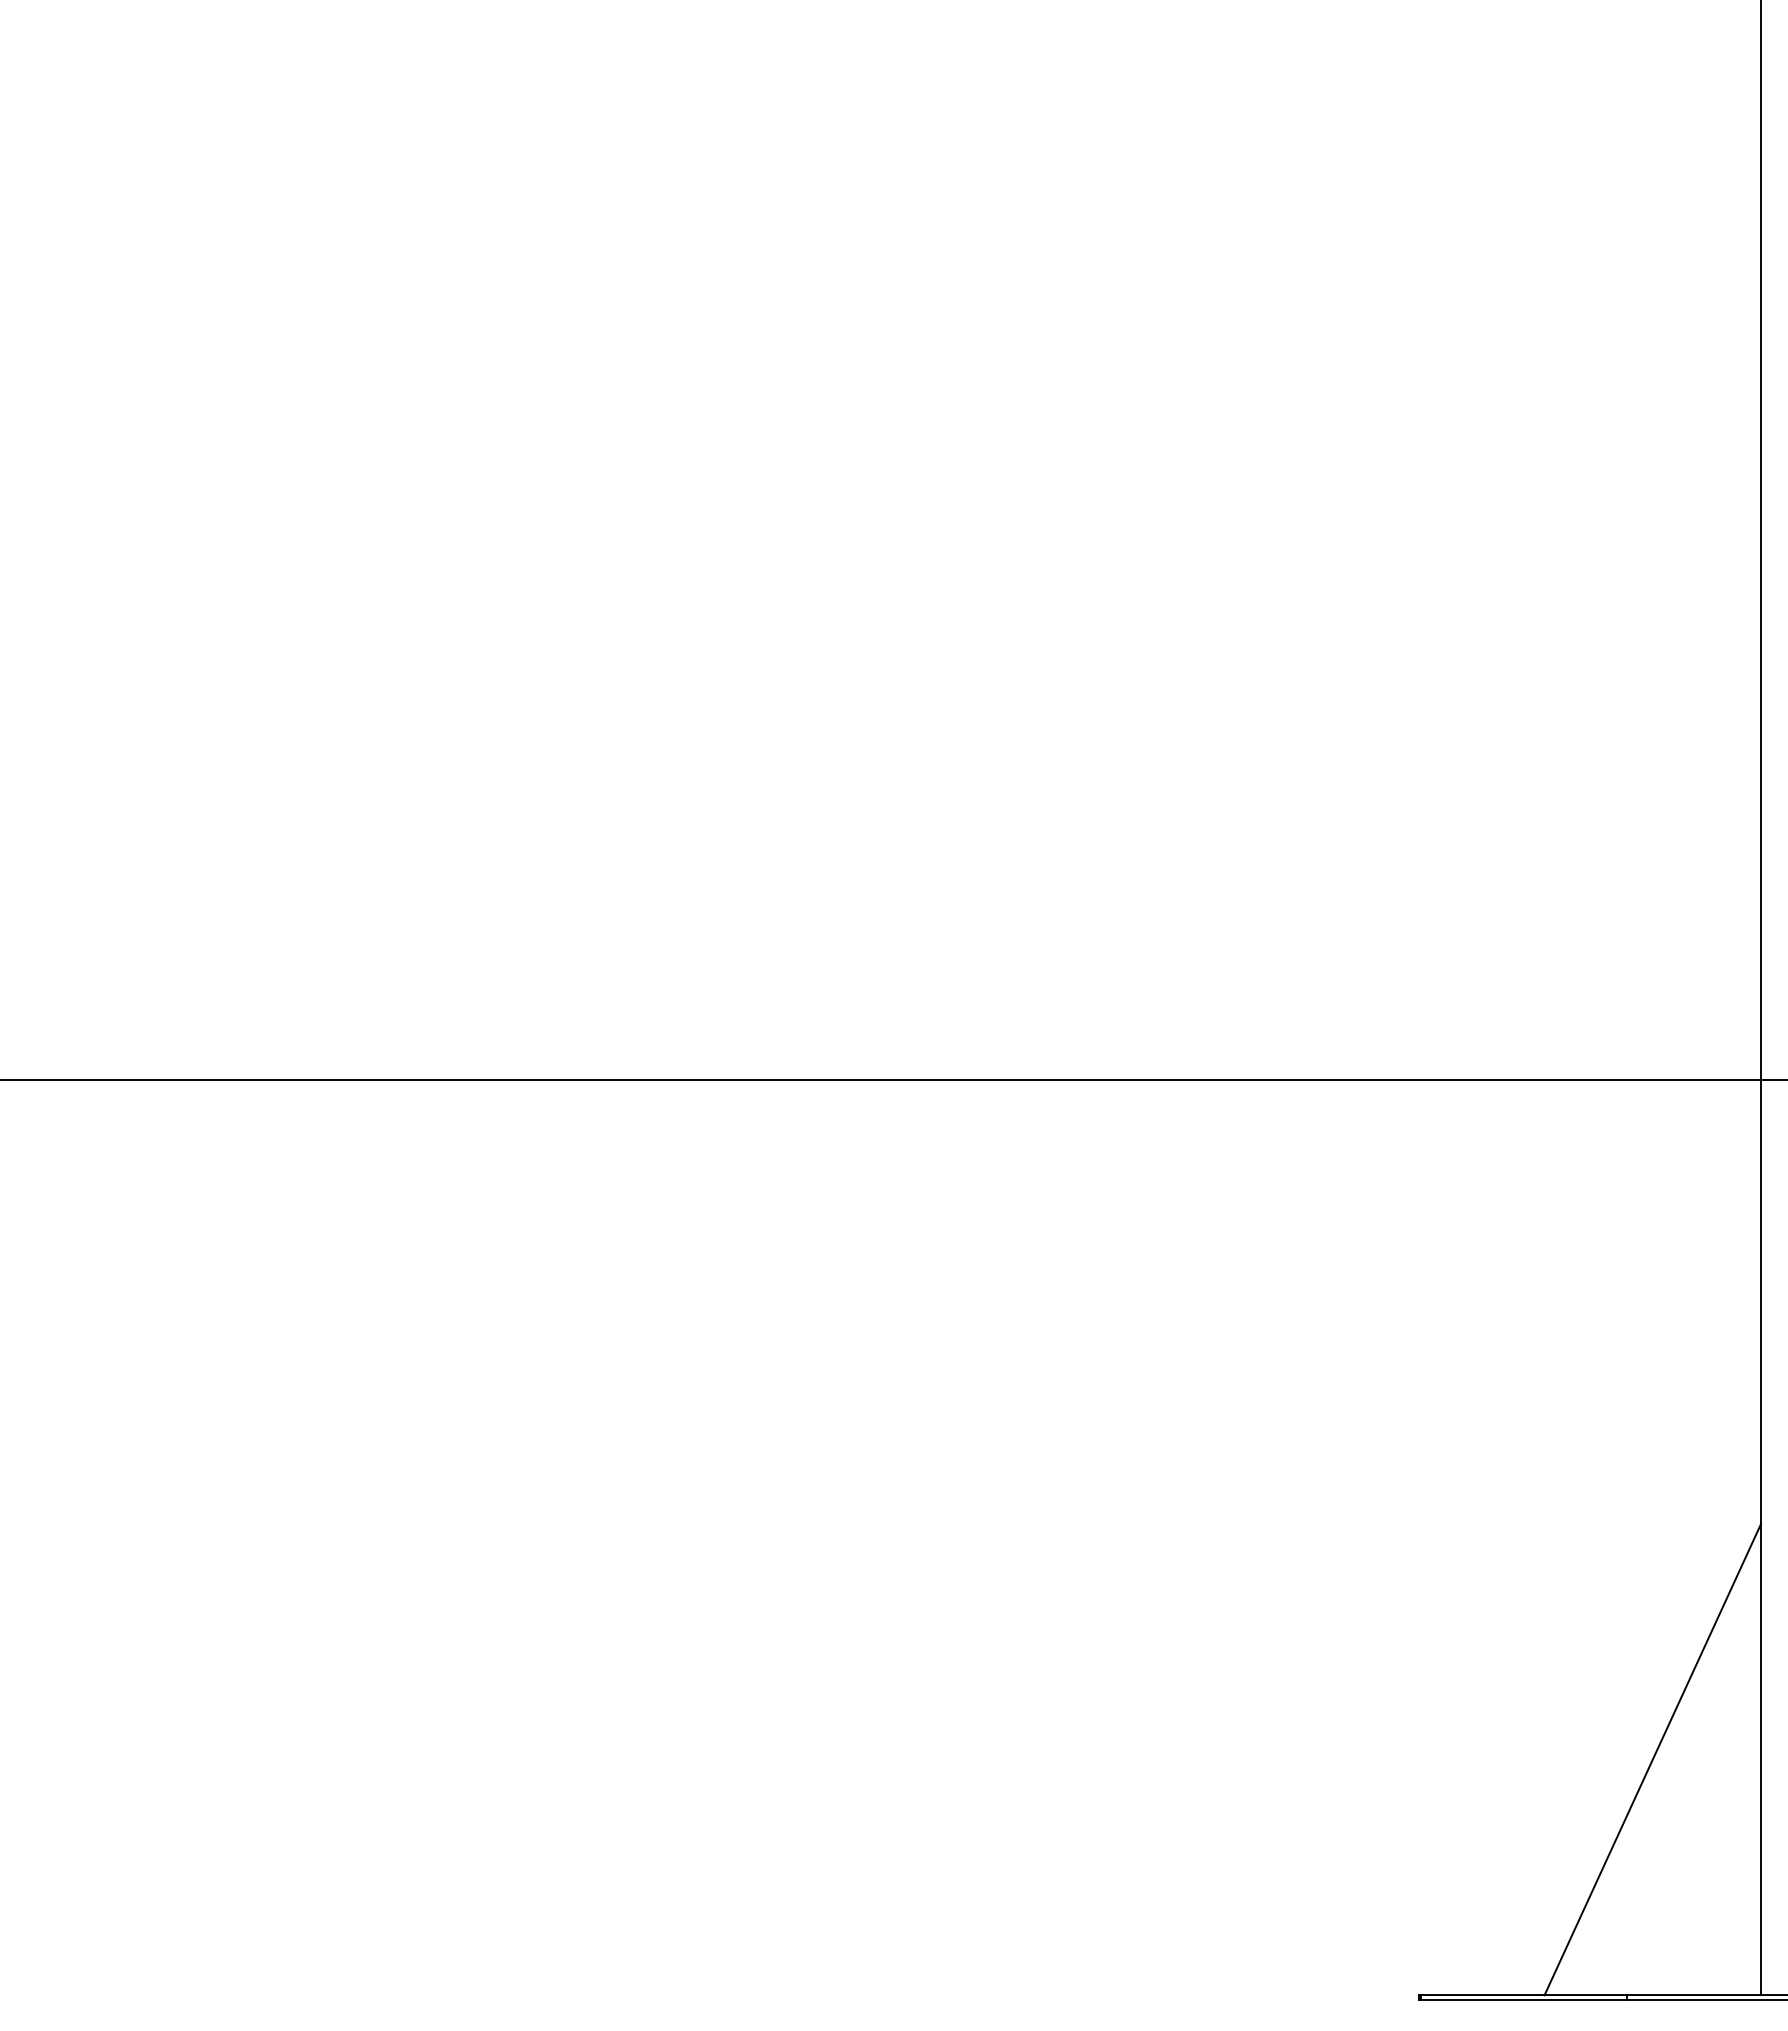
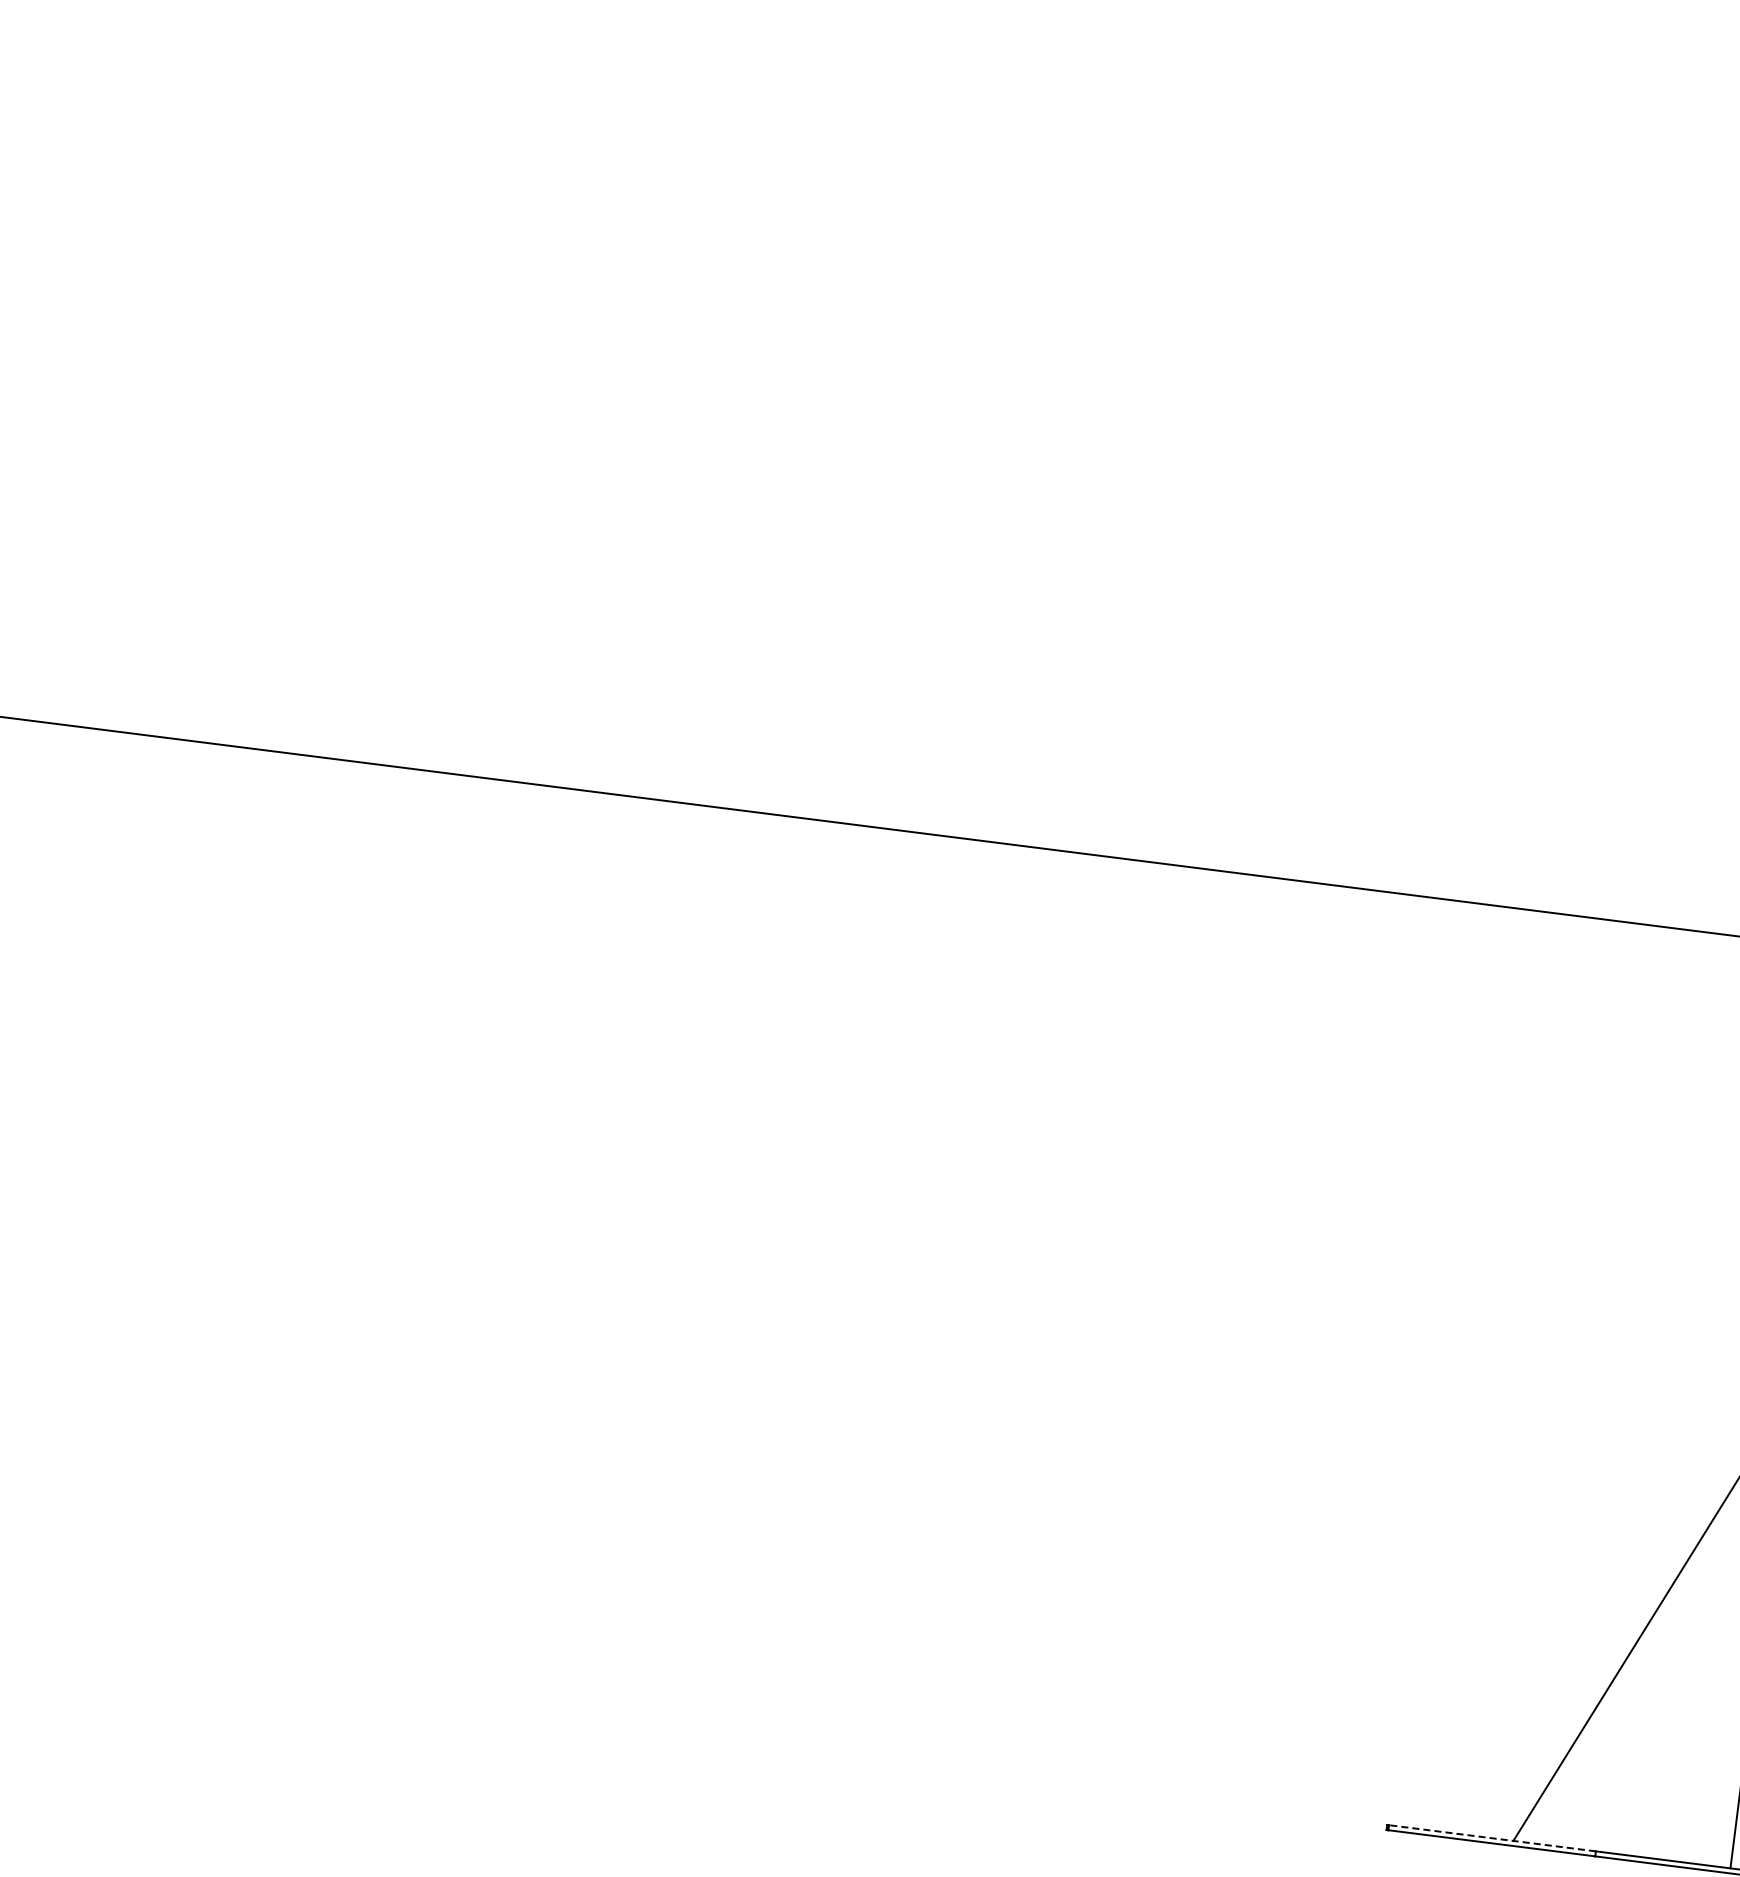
line: (1523, 1995) -> (1492, 1838), solid -> dashed

